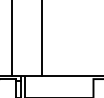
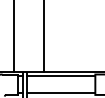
line: (58, 81) -> (60, 76), added

